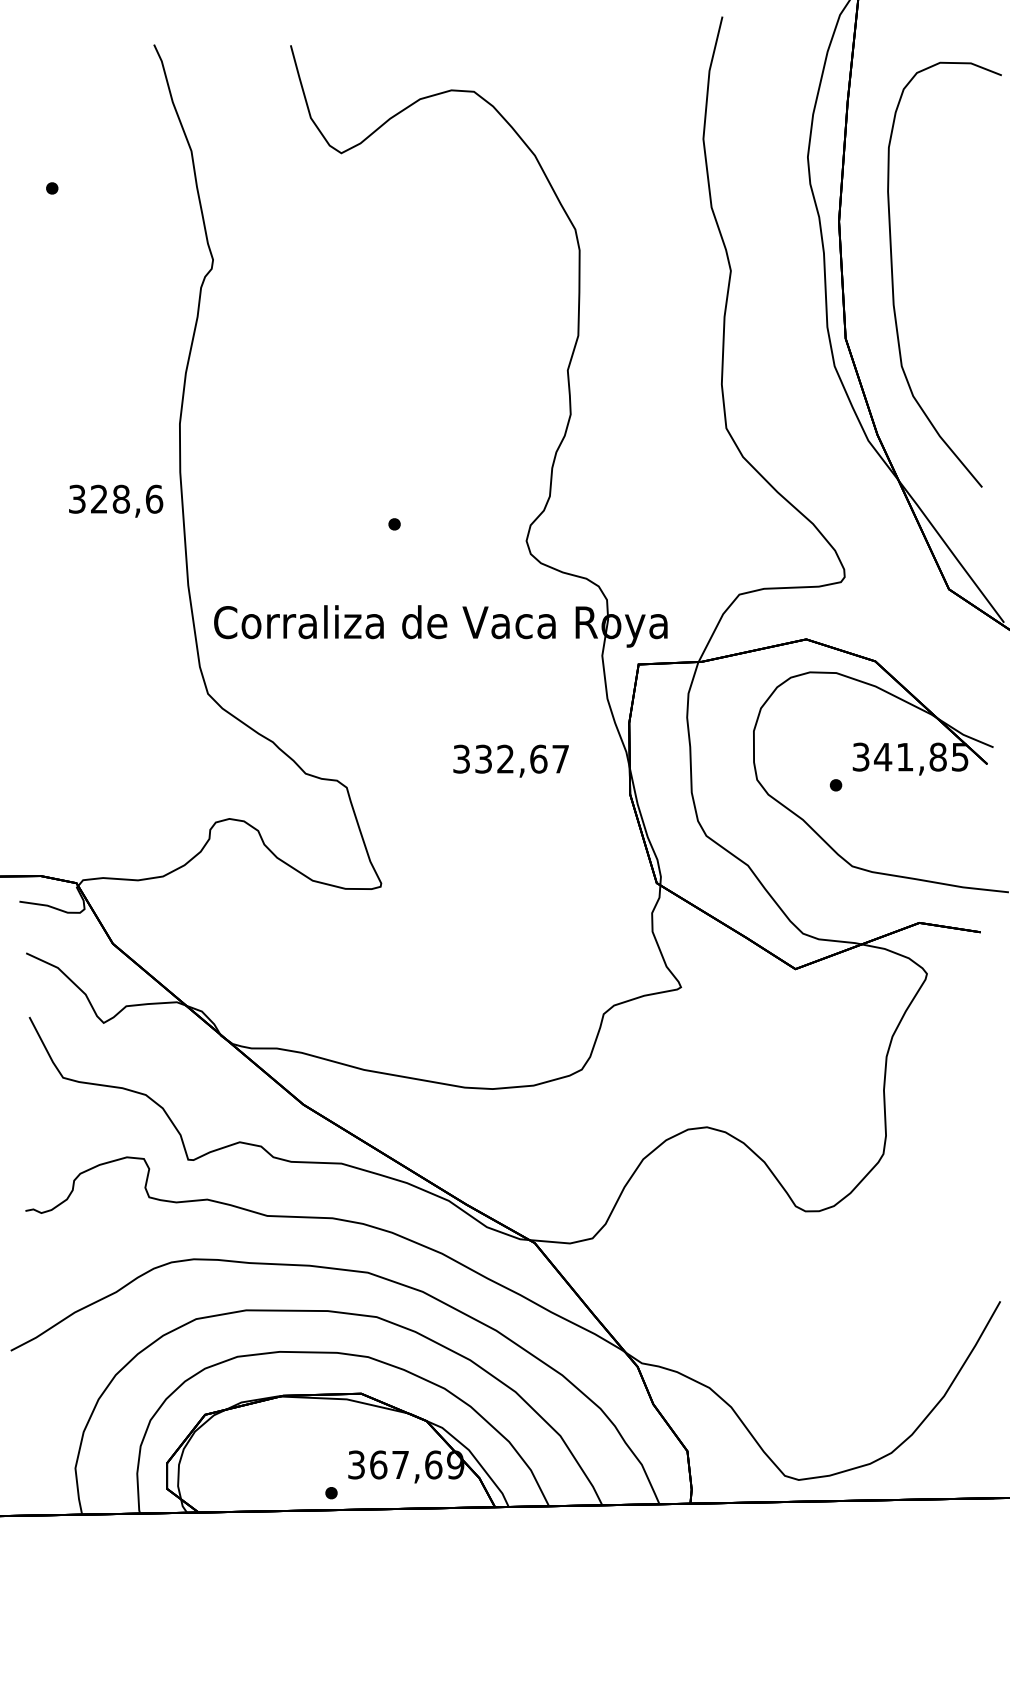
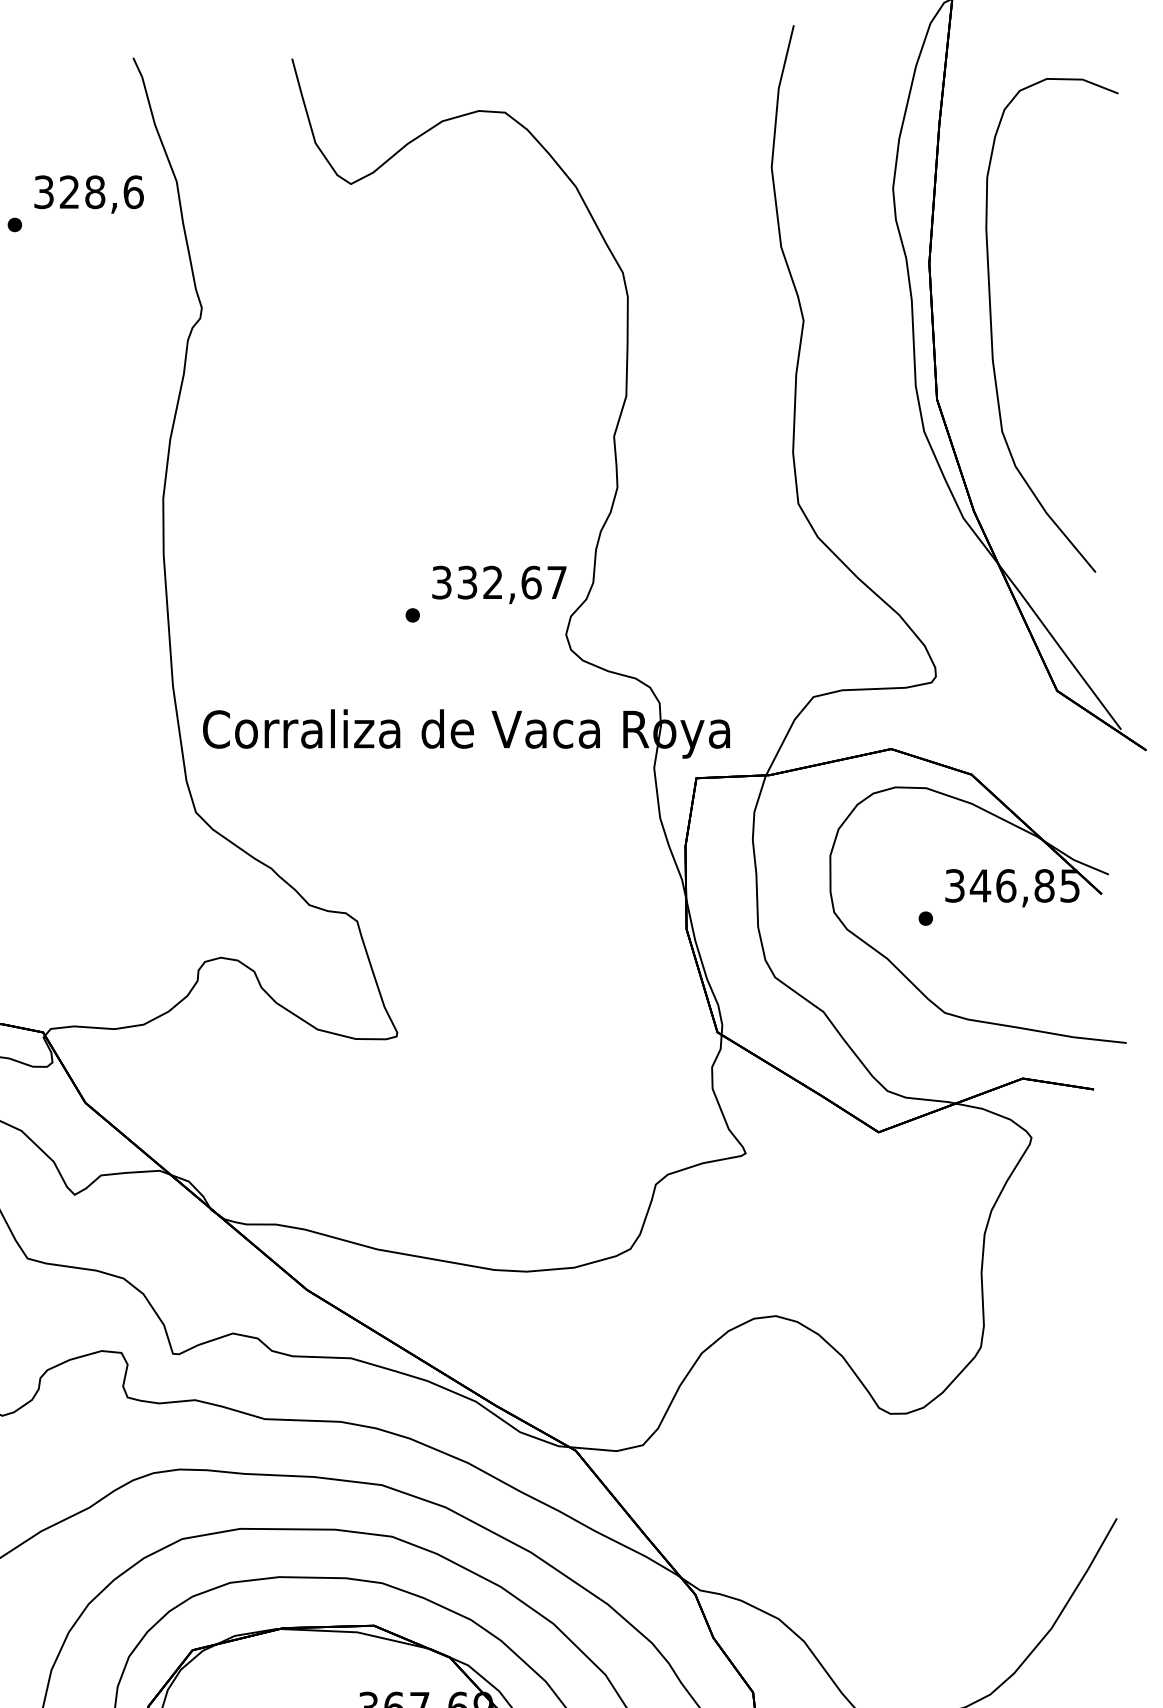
text: (116, 500) -> (89, 193), moved
text: (904, 756) -> (1005, 885), 341,85 -> 346,85
text: (510, 760) -> (498, 584), moved

